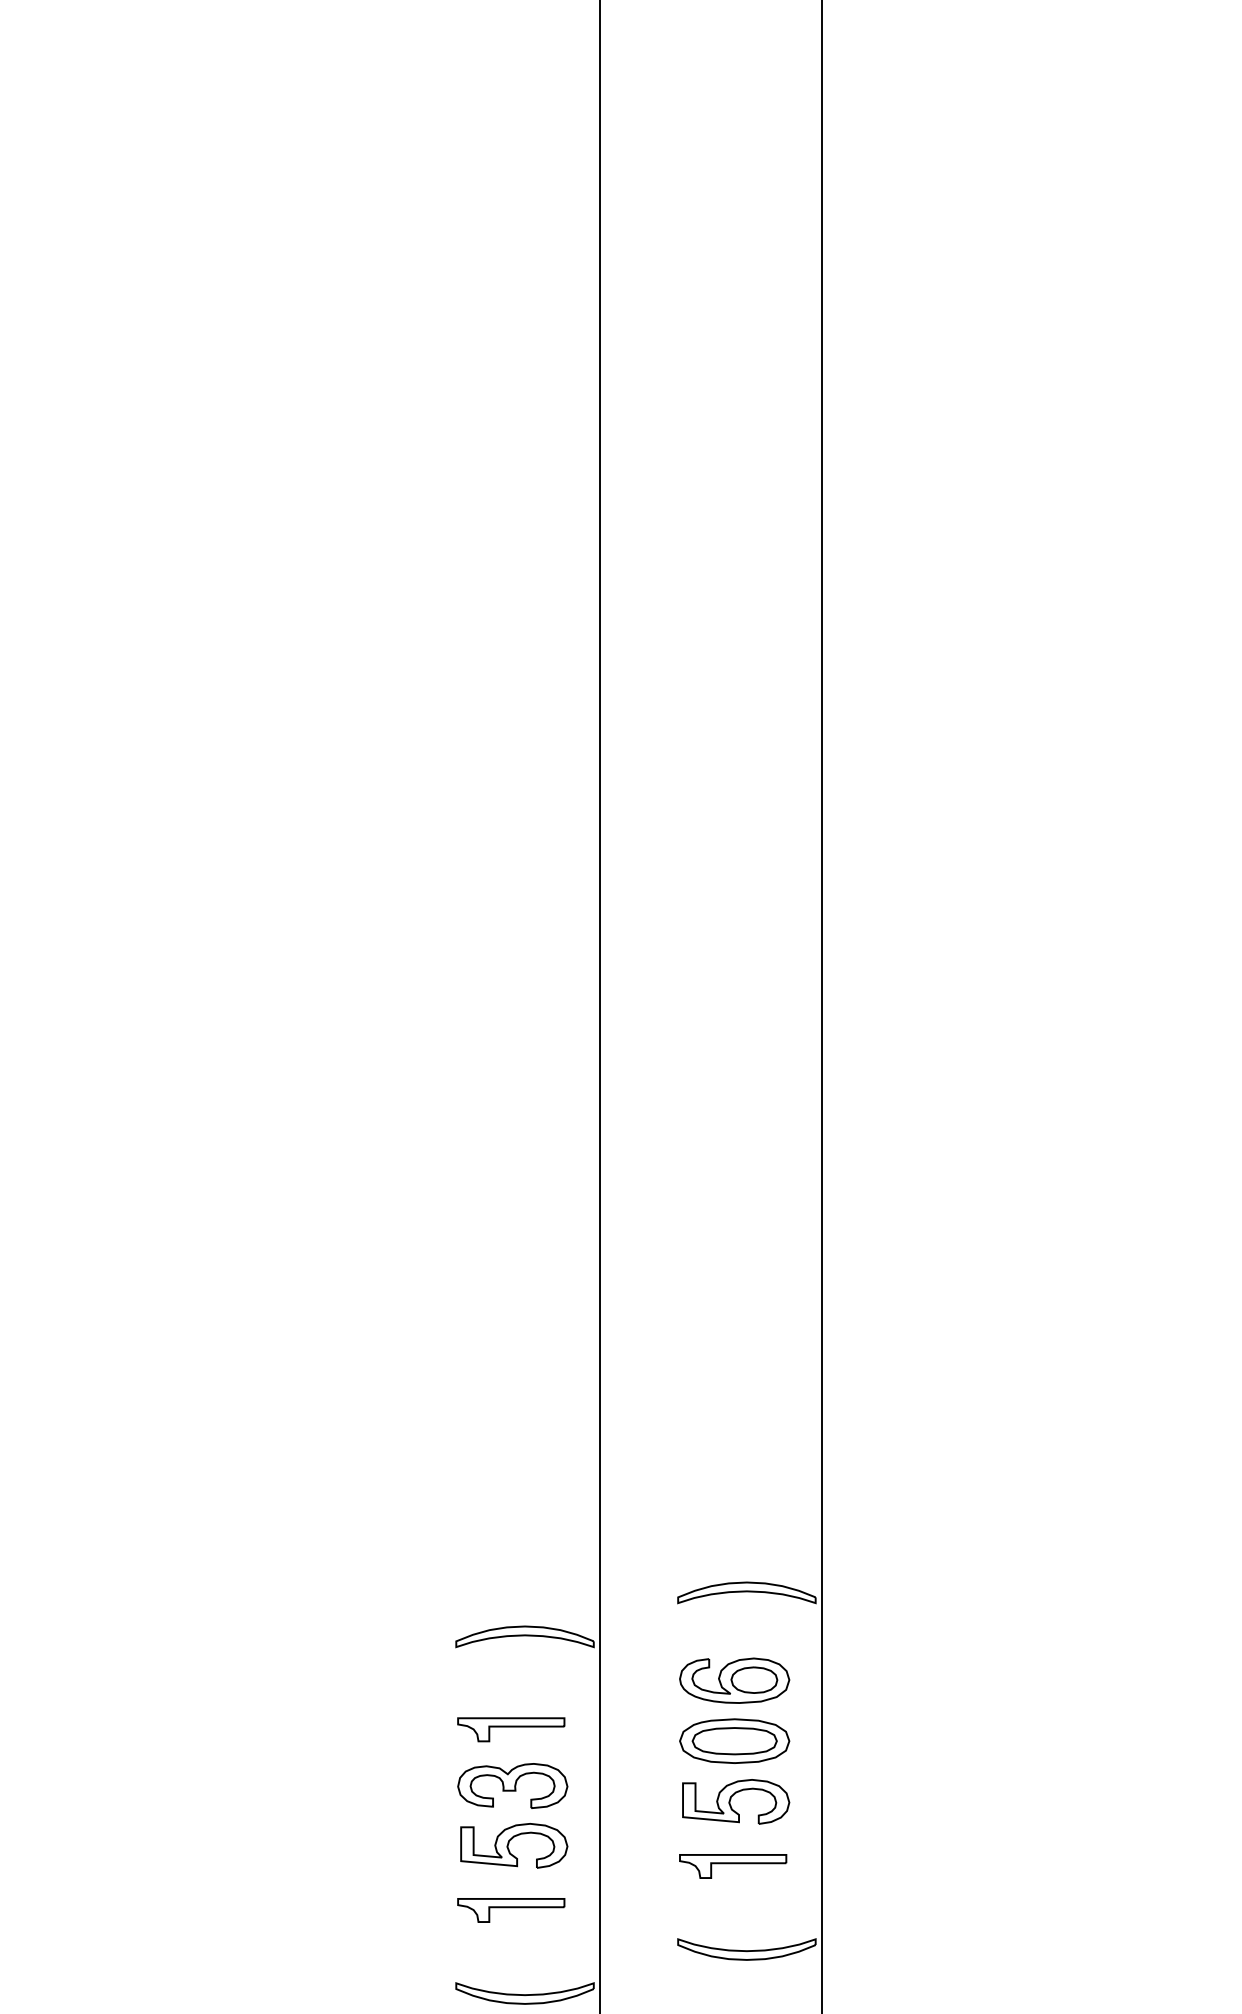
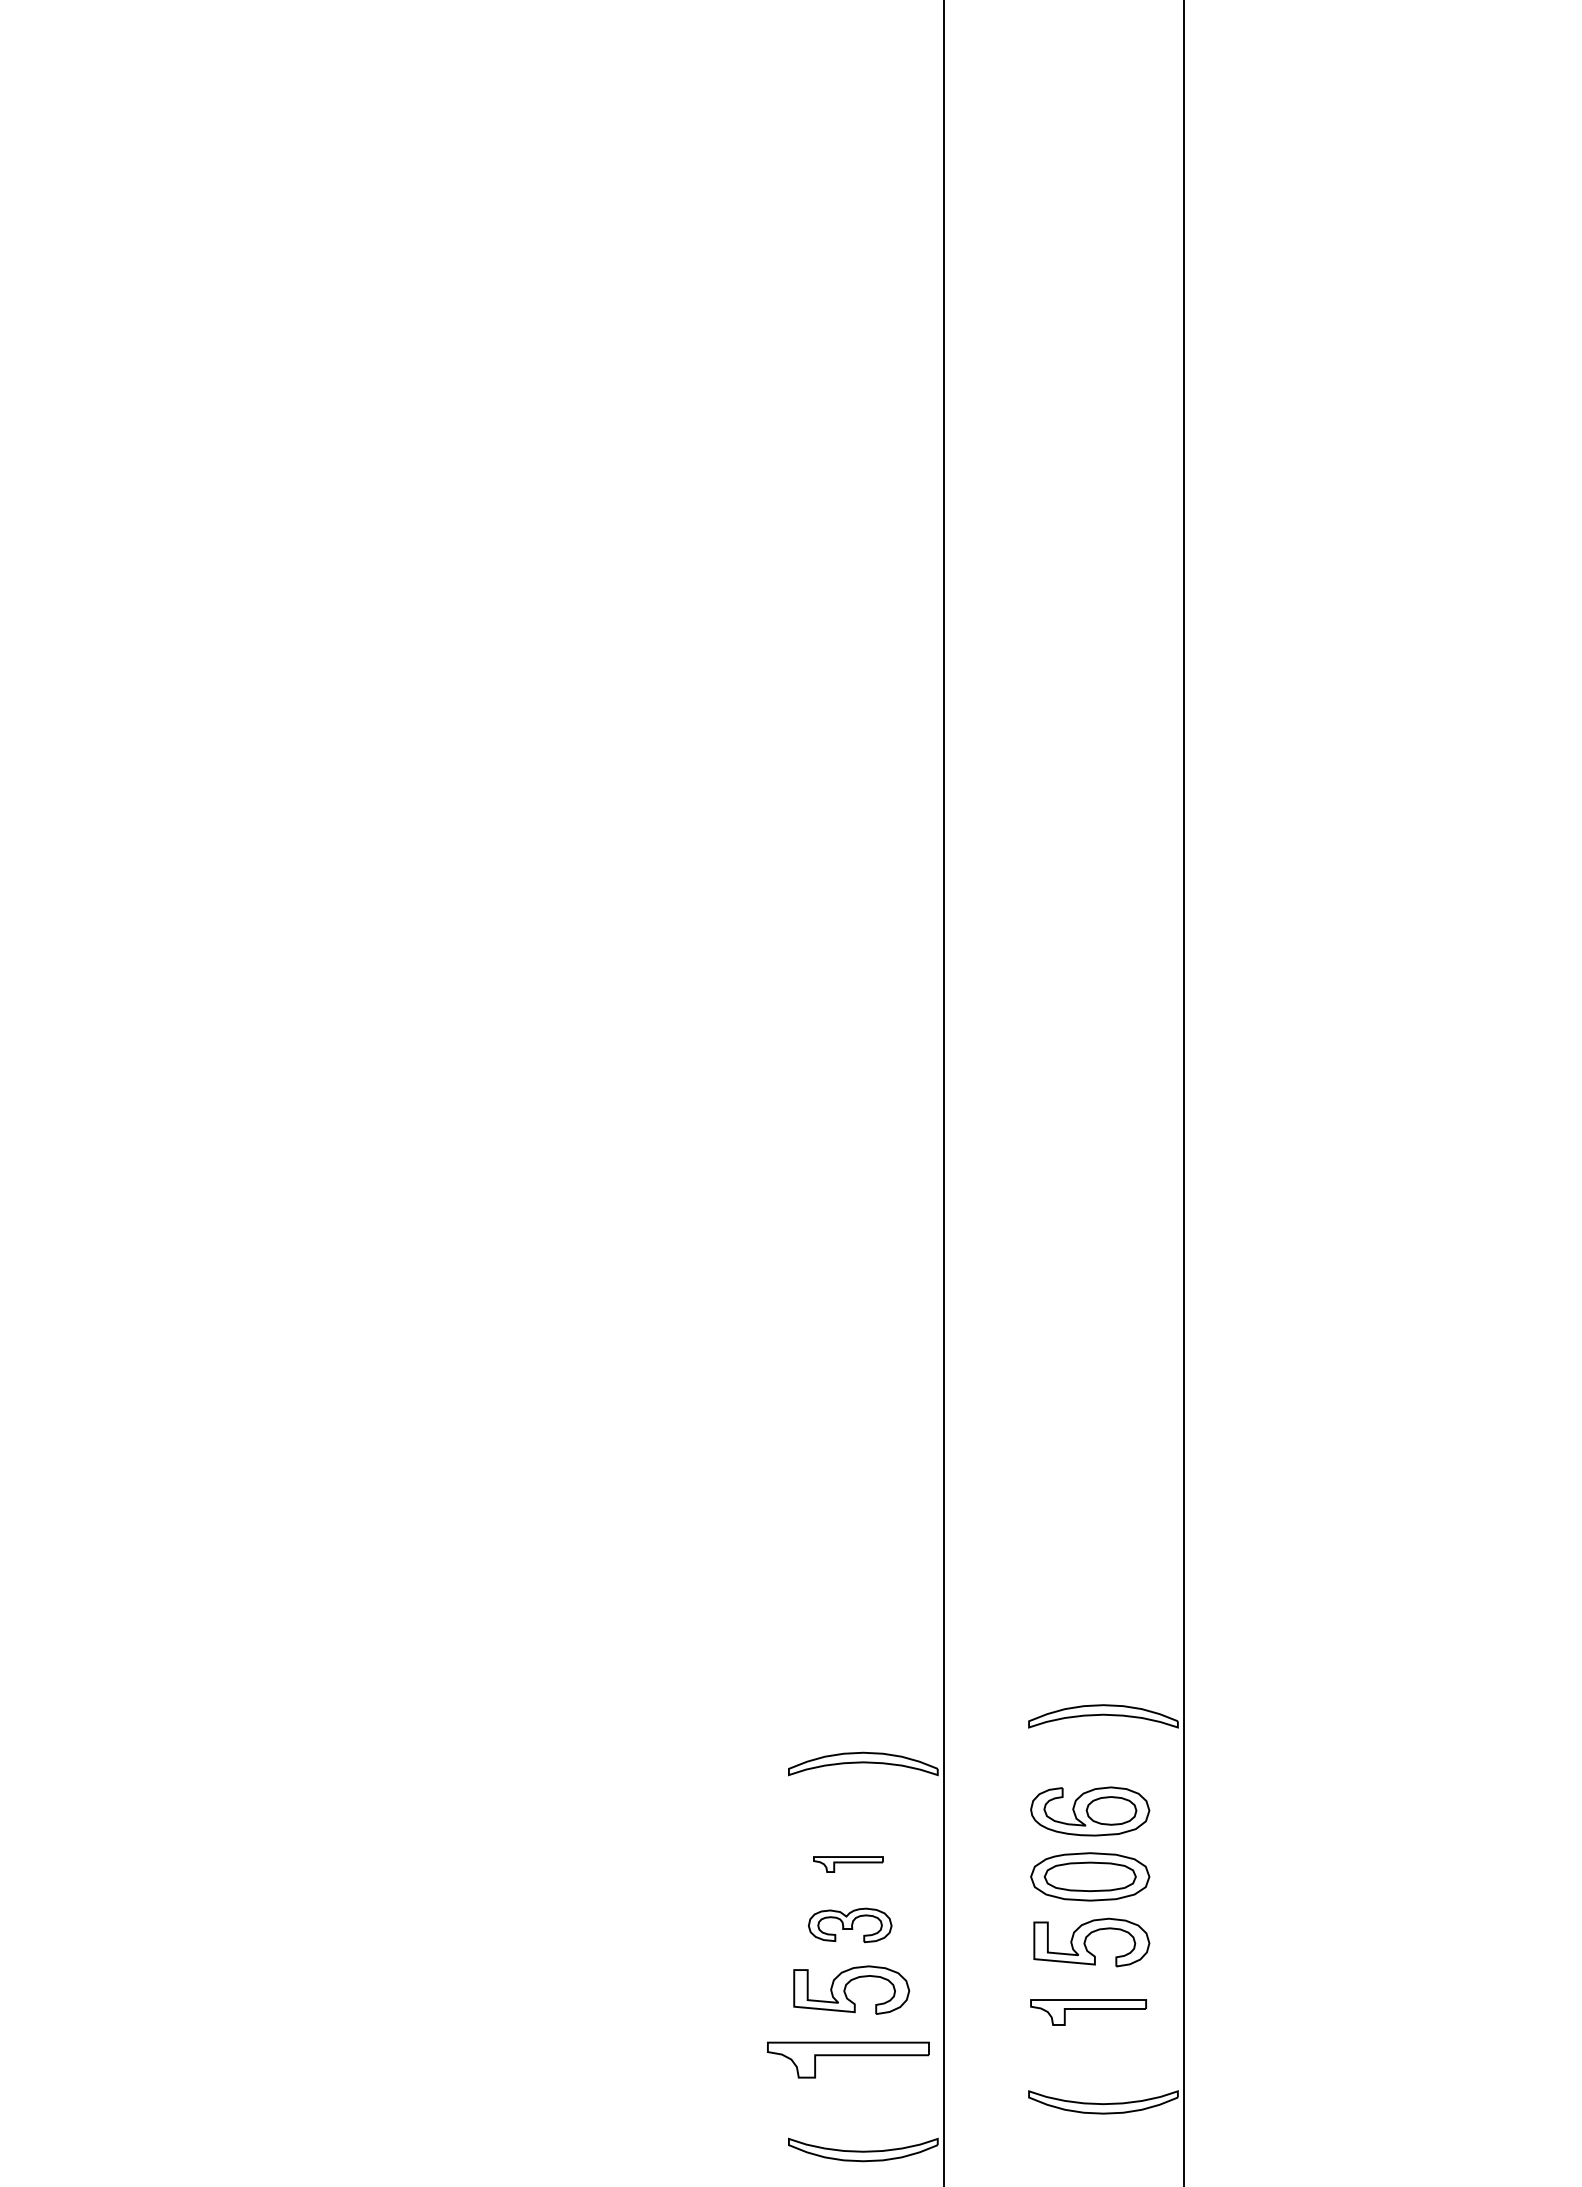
part: (511, 1729) -> (848, 1864), size x0.6
part: (513, 1786) -> (850, 1925), size x0.7
part: (511, 1909) -> (848, 2059), size x1.4

